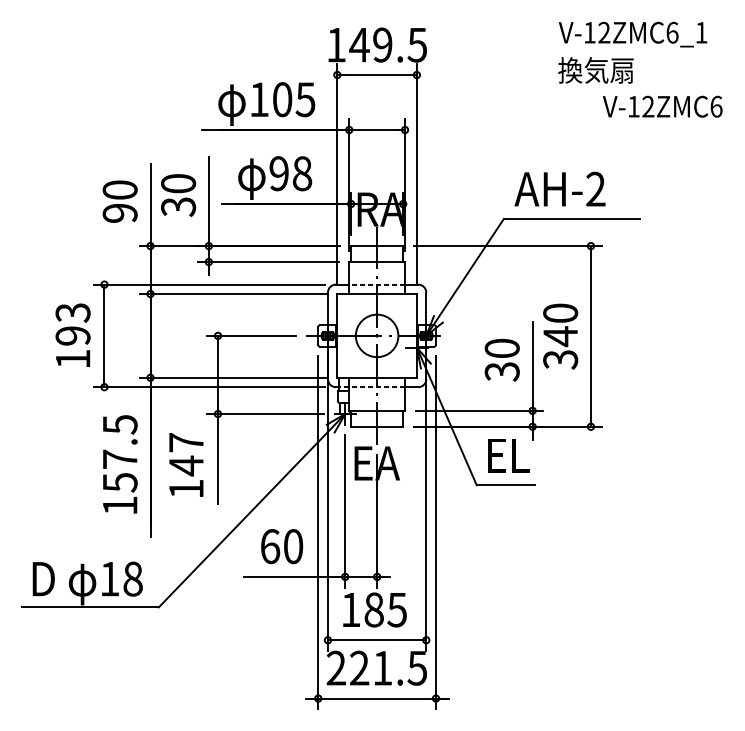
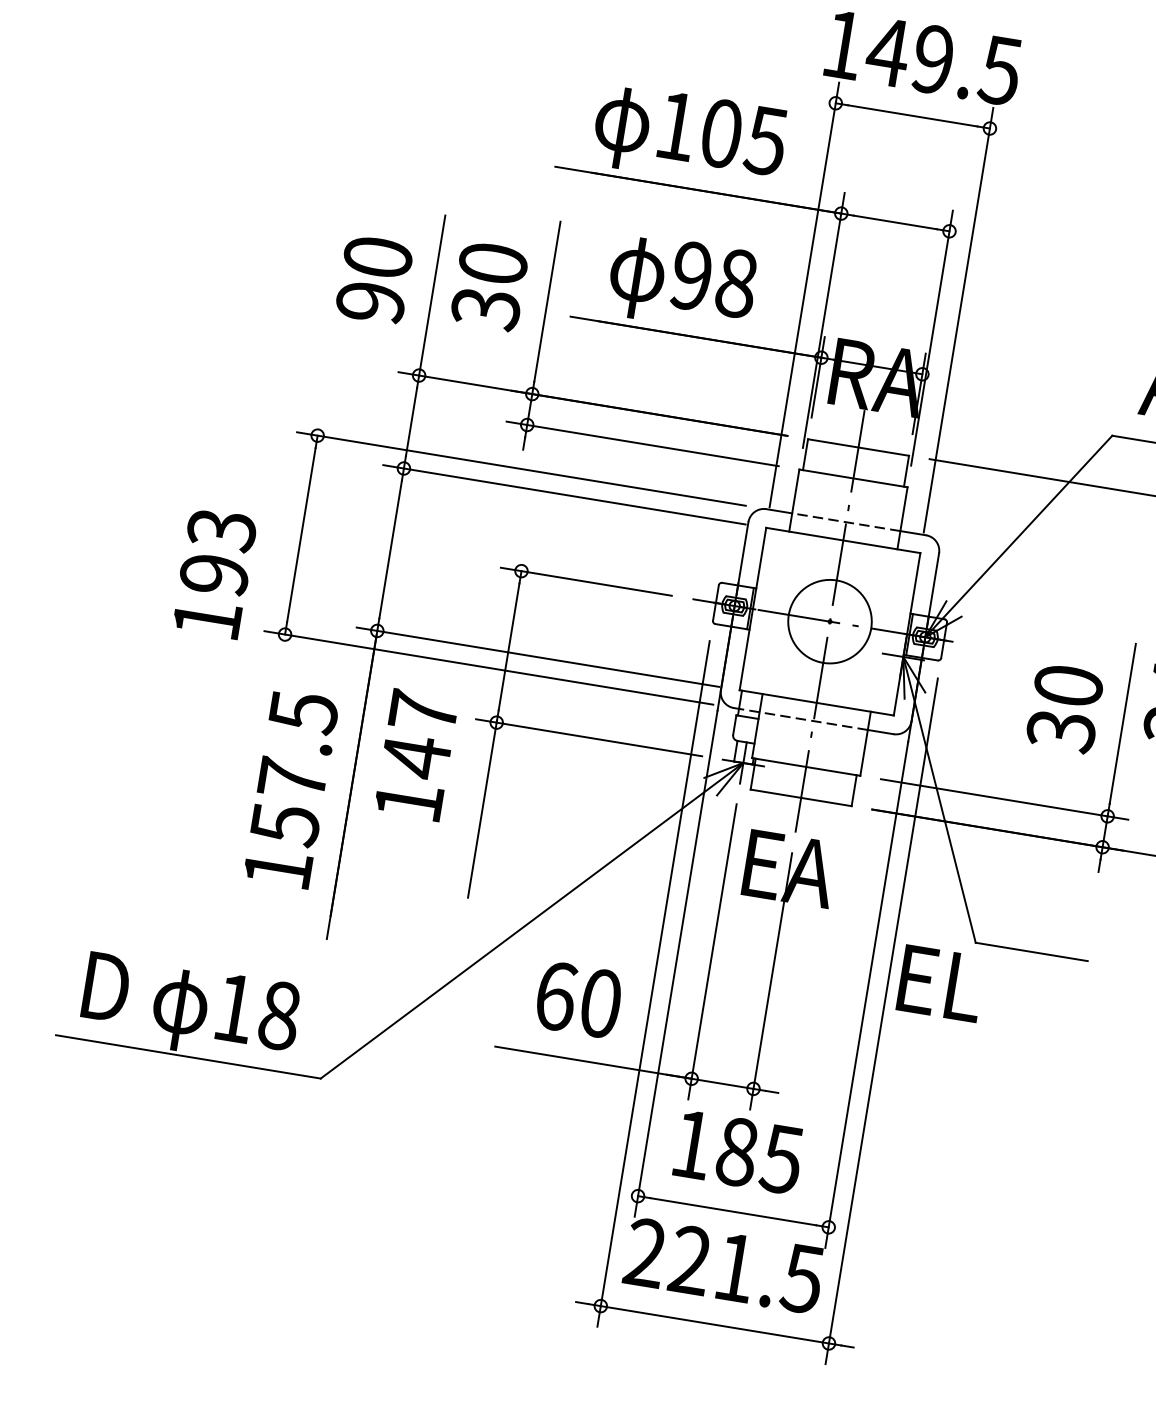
text: (72, 334) -> (213, 571), moved
text: (508, 455) -> (940, 983), moved
text: (186, 464) -> (416, 754), moved

